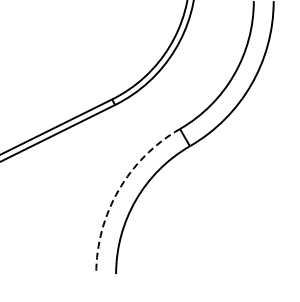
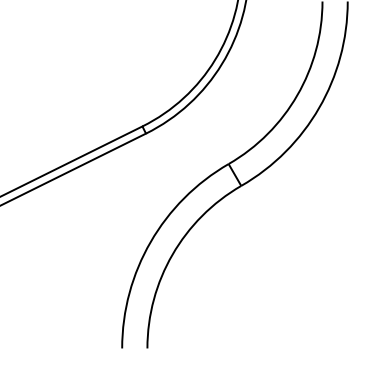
arc: (118, 190) -> (150, 242), dashed -> solid

